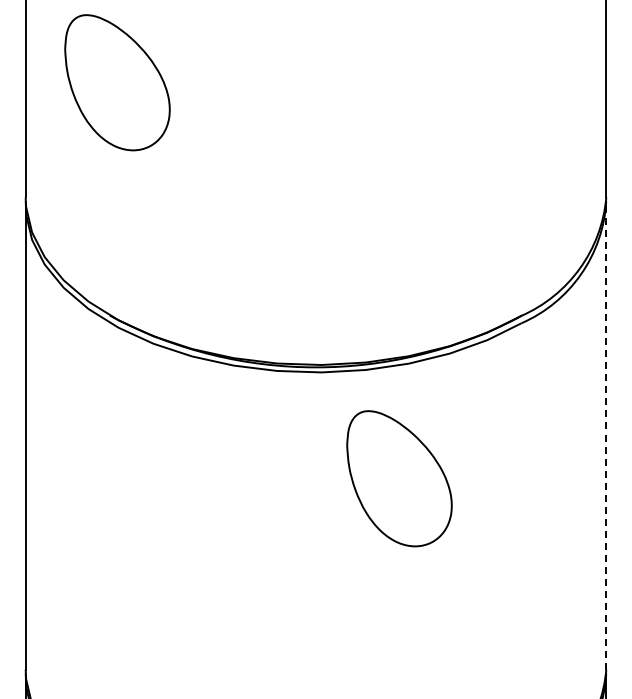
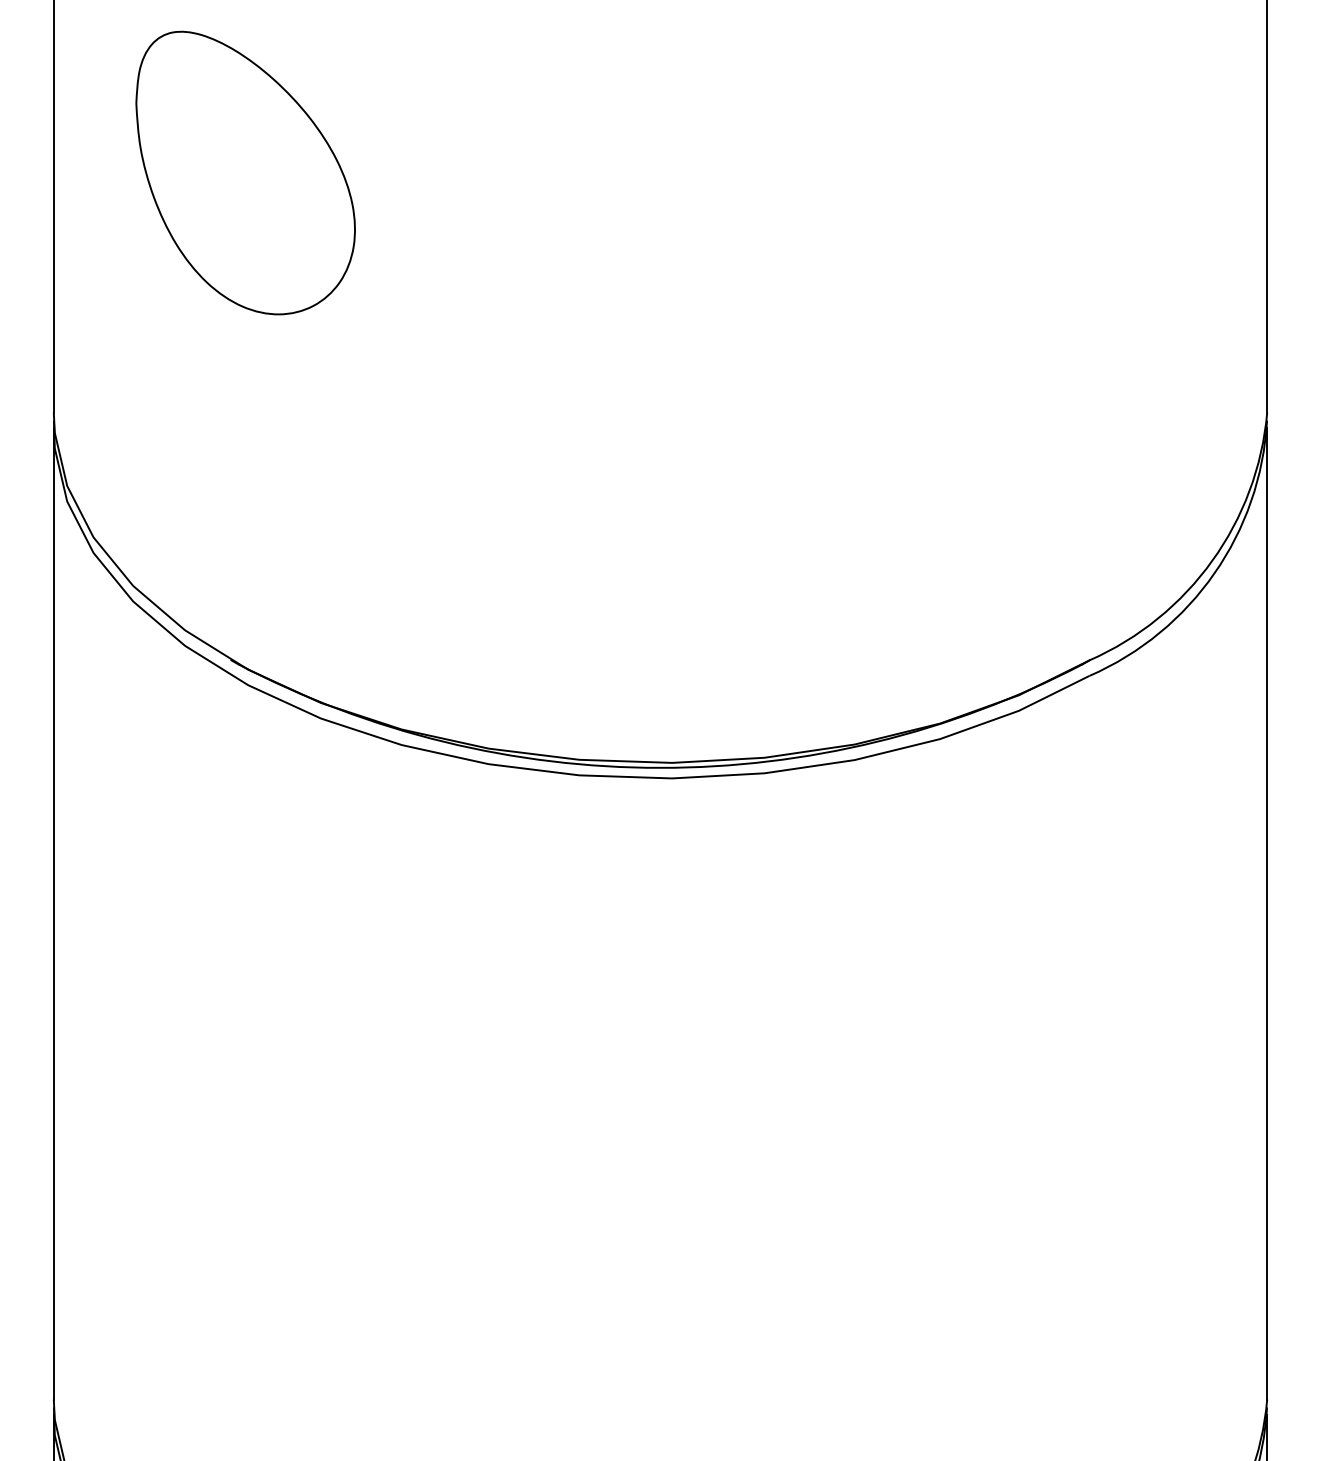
line: (606, 436) -> (1267, 912), dashed -> solid
part: (399, 478) -> (834, 1000), removed

